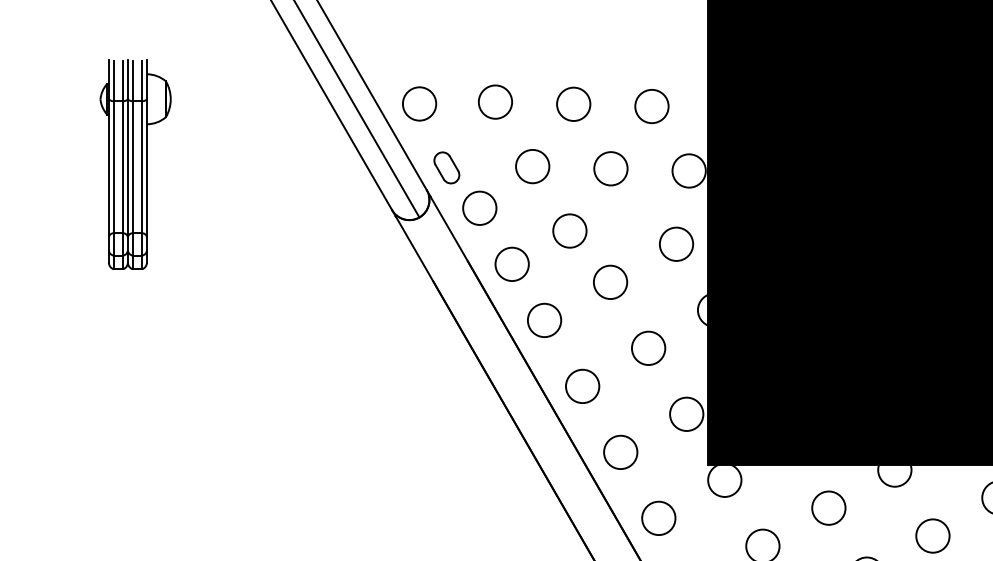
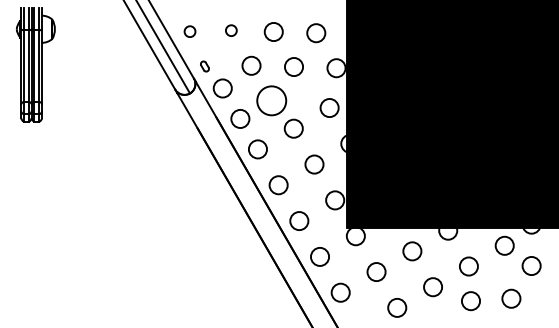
circle: (495, 101) -> (231, 30), size x0.6
circle: (418, 103) -> (189, 31), size x0.6
part: (446, 167) -> (204, 66), size x0.6
circle: (569, 230) -> (271, 100), size x1.6

